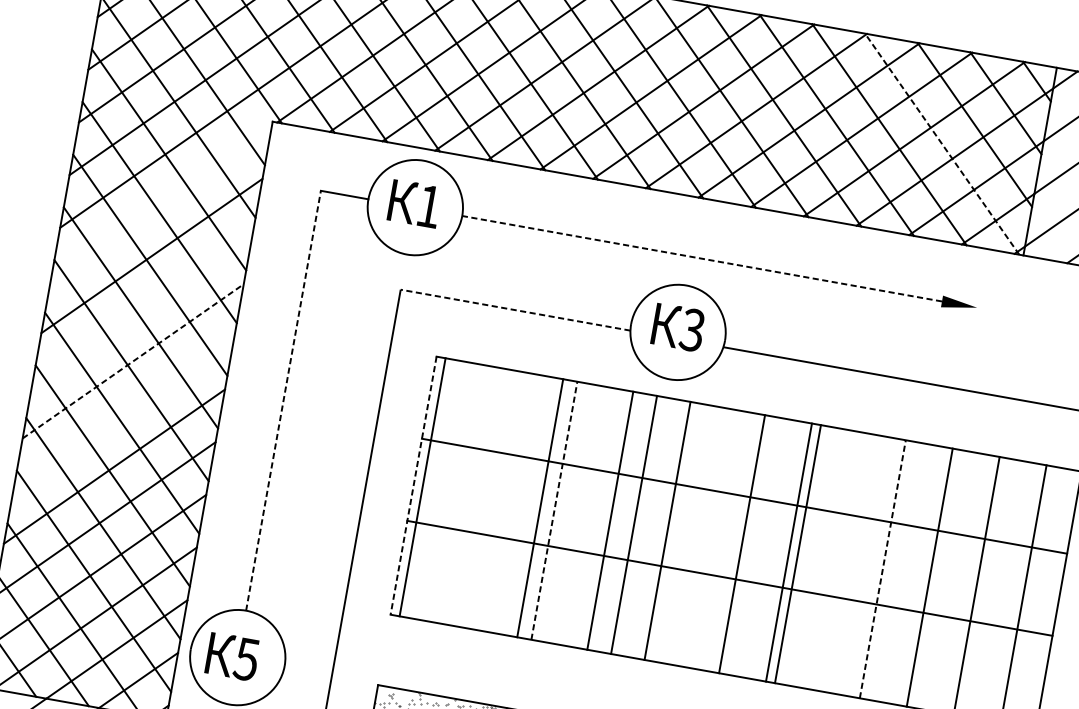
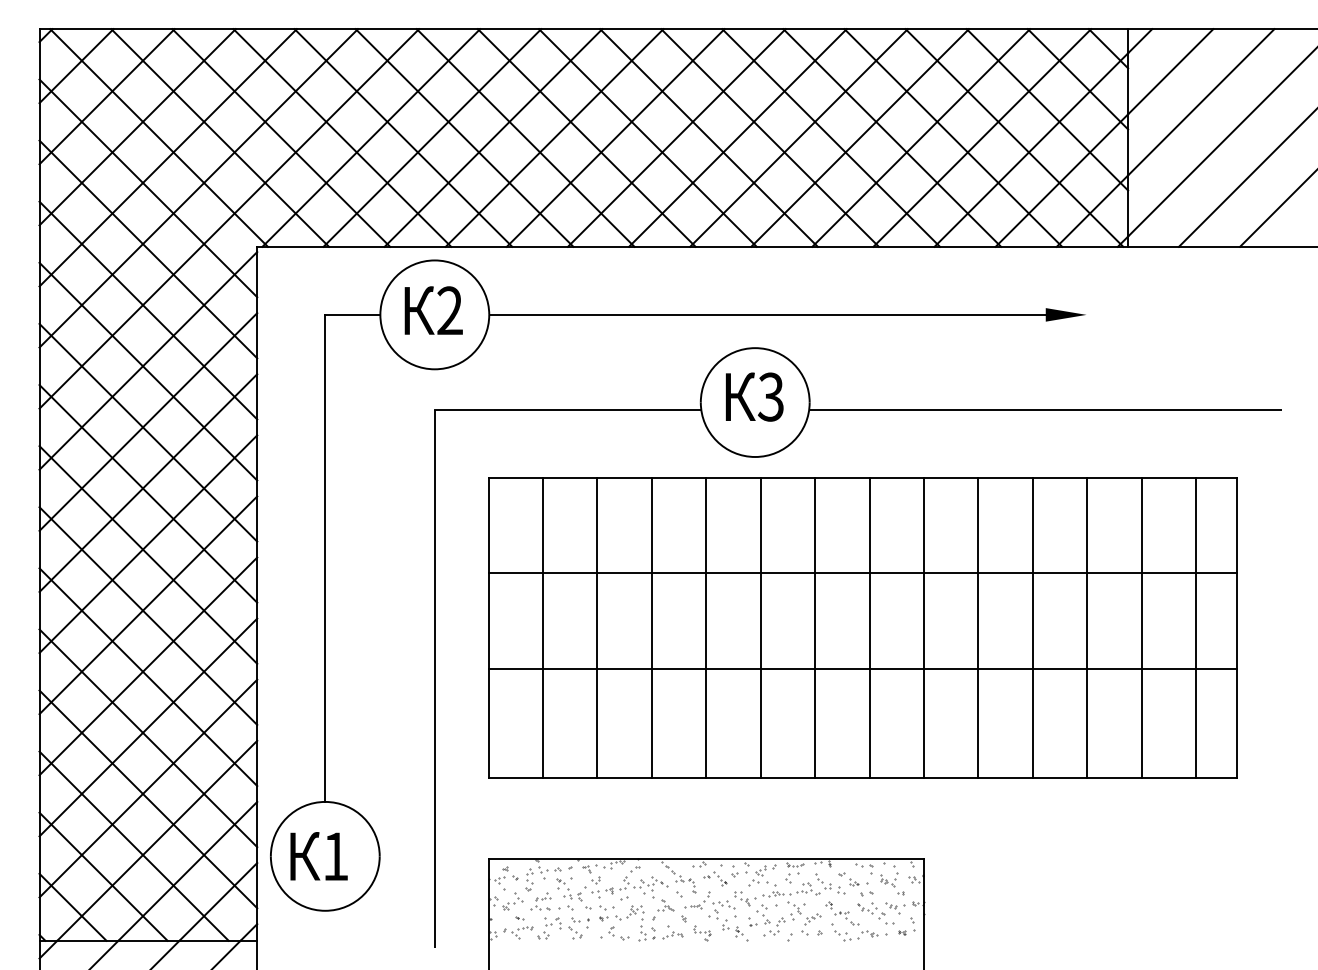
line: (942, 143) -> (1014, 137), dashed -> solid
line: (161, 203) -> (148, 360), added
text: (428, 206) -> (449, 310), 1 -> 2
line: (702, 258) -> (767, 314), dashed -> solid
line: (142, 308) -> (148, 482), added
line: (515, 310) -> (567, 410), dashed -> solid
line: (133, 361) -> (148, 544), dashed -> solid
line: (283, 400) -> (325, 558), dashed -> solid
line: (123, 414) -> (148, 605), added
line: (413, 485) -> (488, 627), dashed -> solid
line: (423, 487) -> (543, 627), moved
line: (540, 507) -> (597, 627), moved
line: (554, 510) -> (651, 627), dashed -> solid
line: (610, 520) -> (760, 627), moved
line: (634, 524) -> (706, 627), moved
line: (667, 530) -> (815, 627), moved
line: (798, 553) -> (978, 627), moved
line: (882, 568) -> (1032, 627), dashed -> solid
text: (246, 659) -> (335, 856), 5 -> 1

